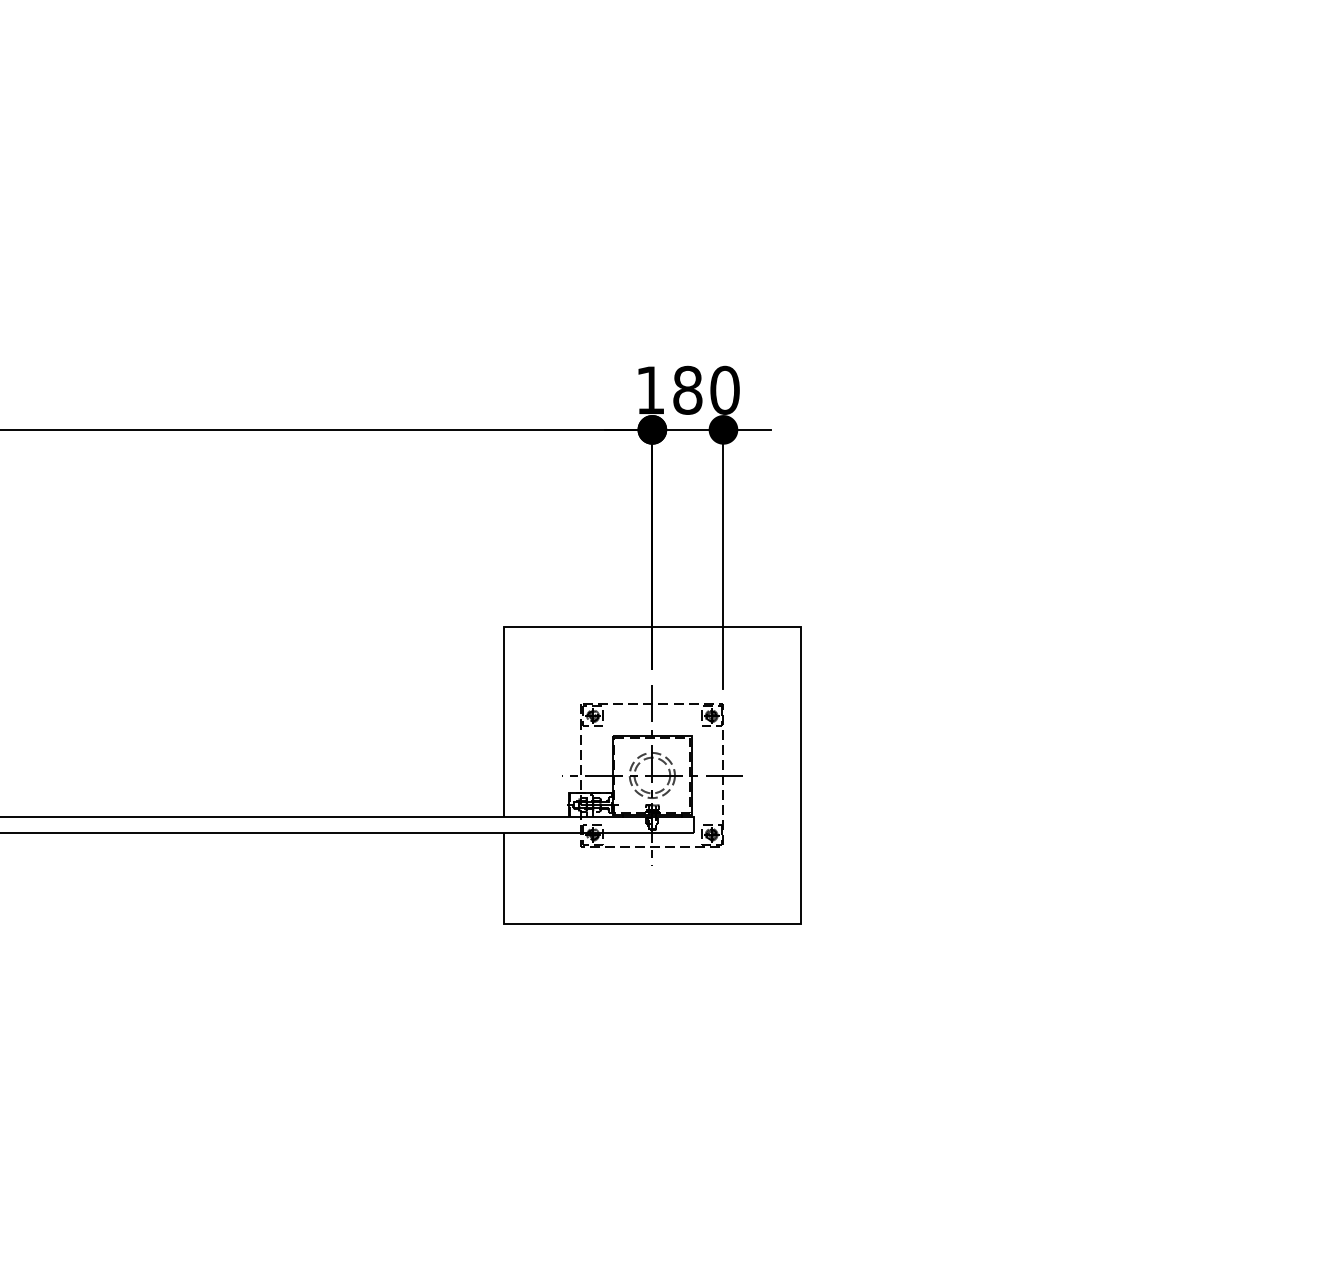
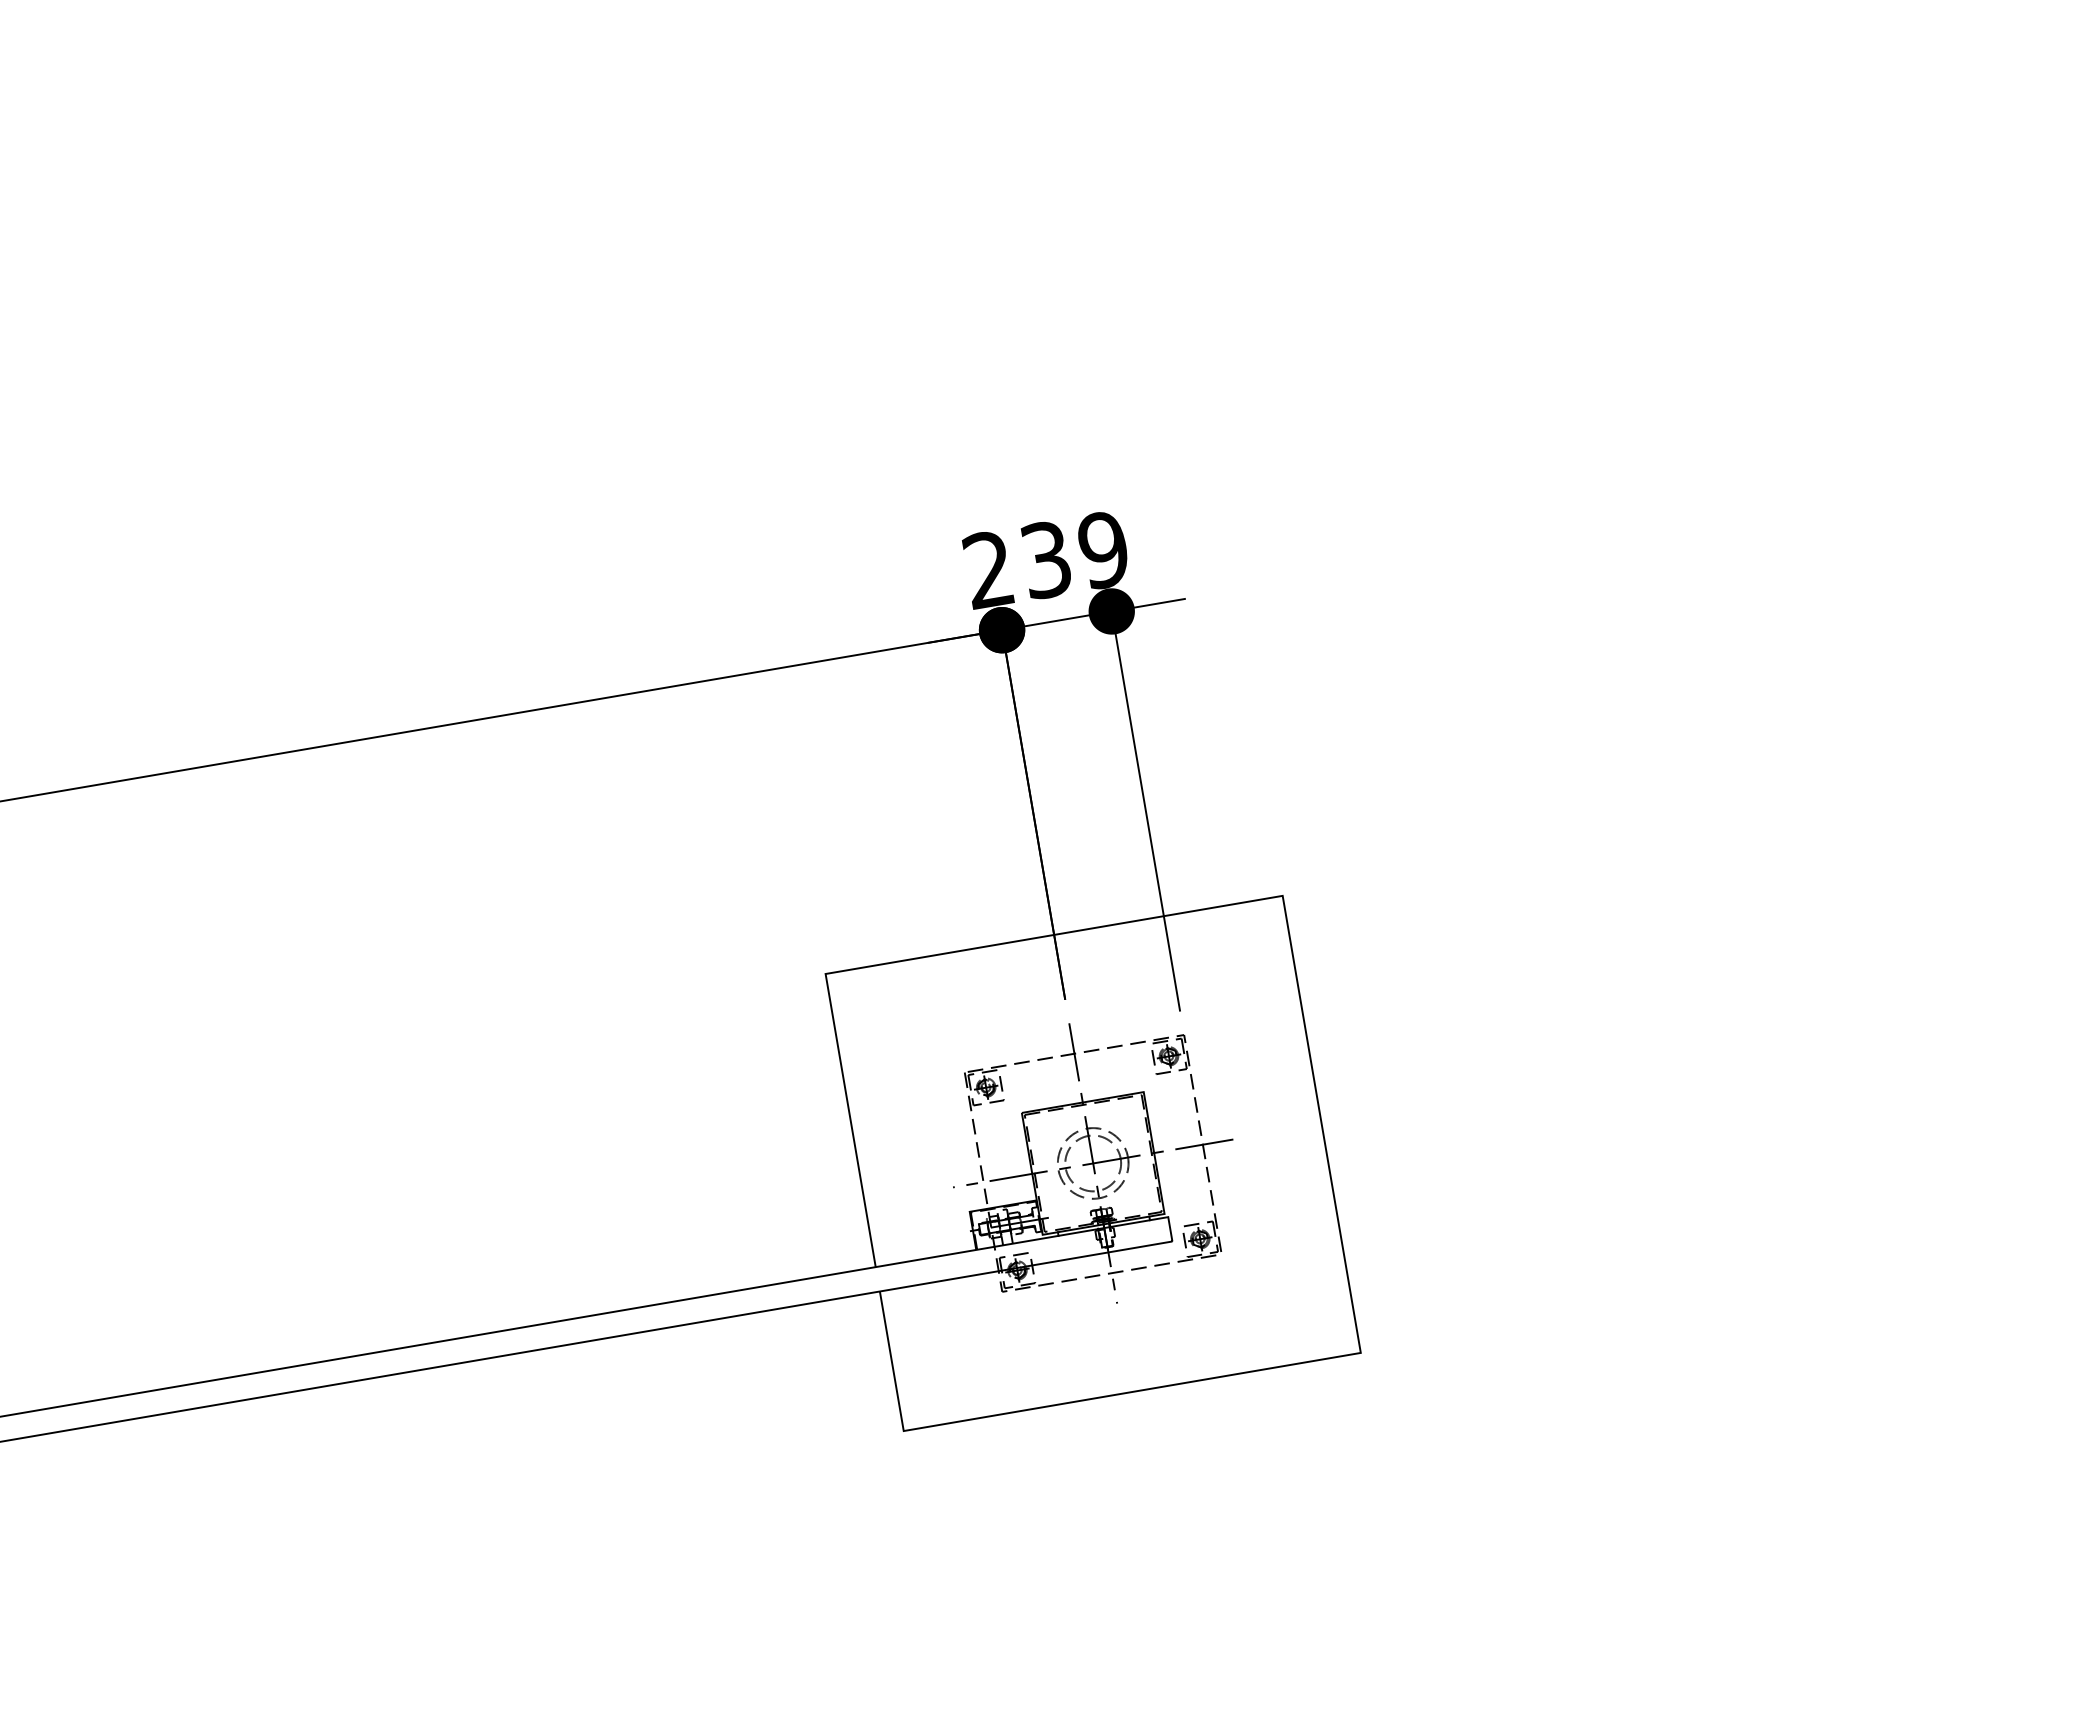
text: (687, 389) -> (1045, 558), 180 -> 239

